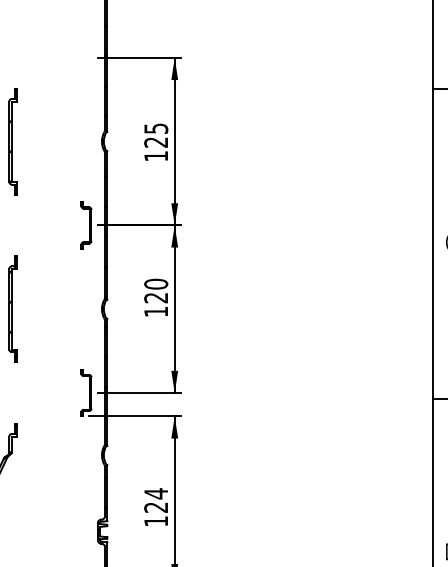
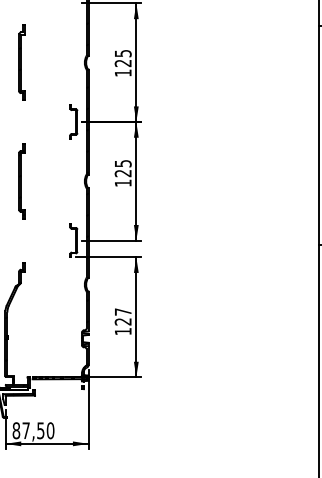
text: (155, 283) -> (122, 163), 120 -> 125
text: (156, 494) -> (123, 312), 124 -> 127

